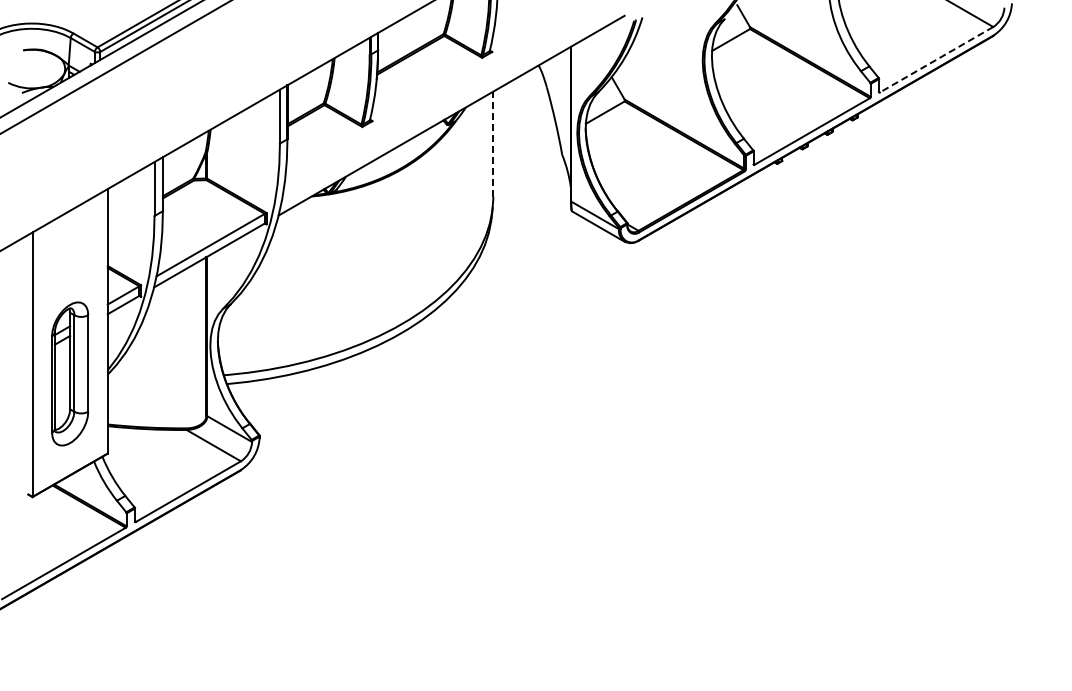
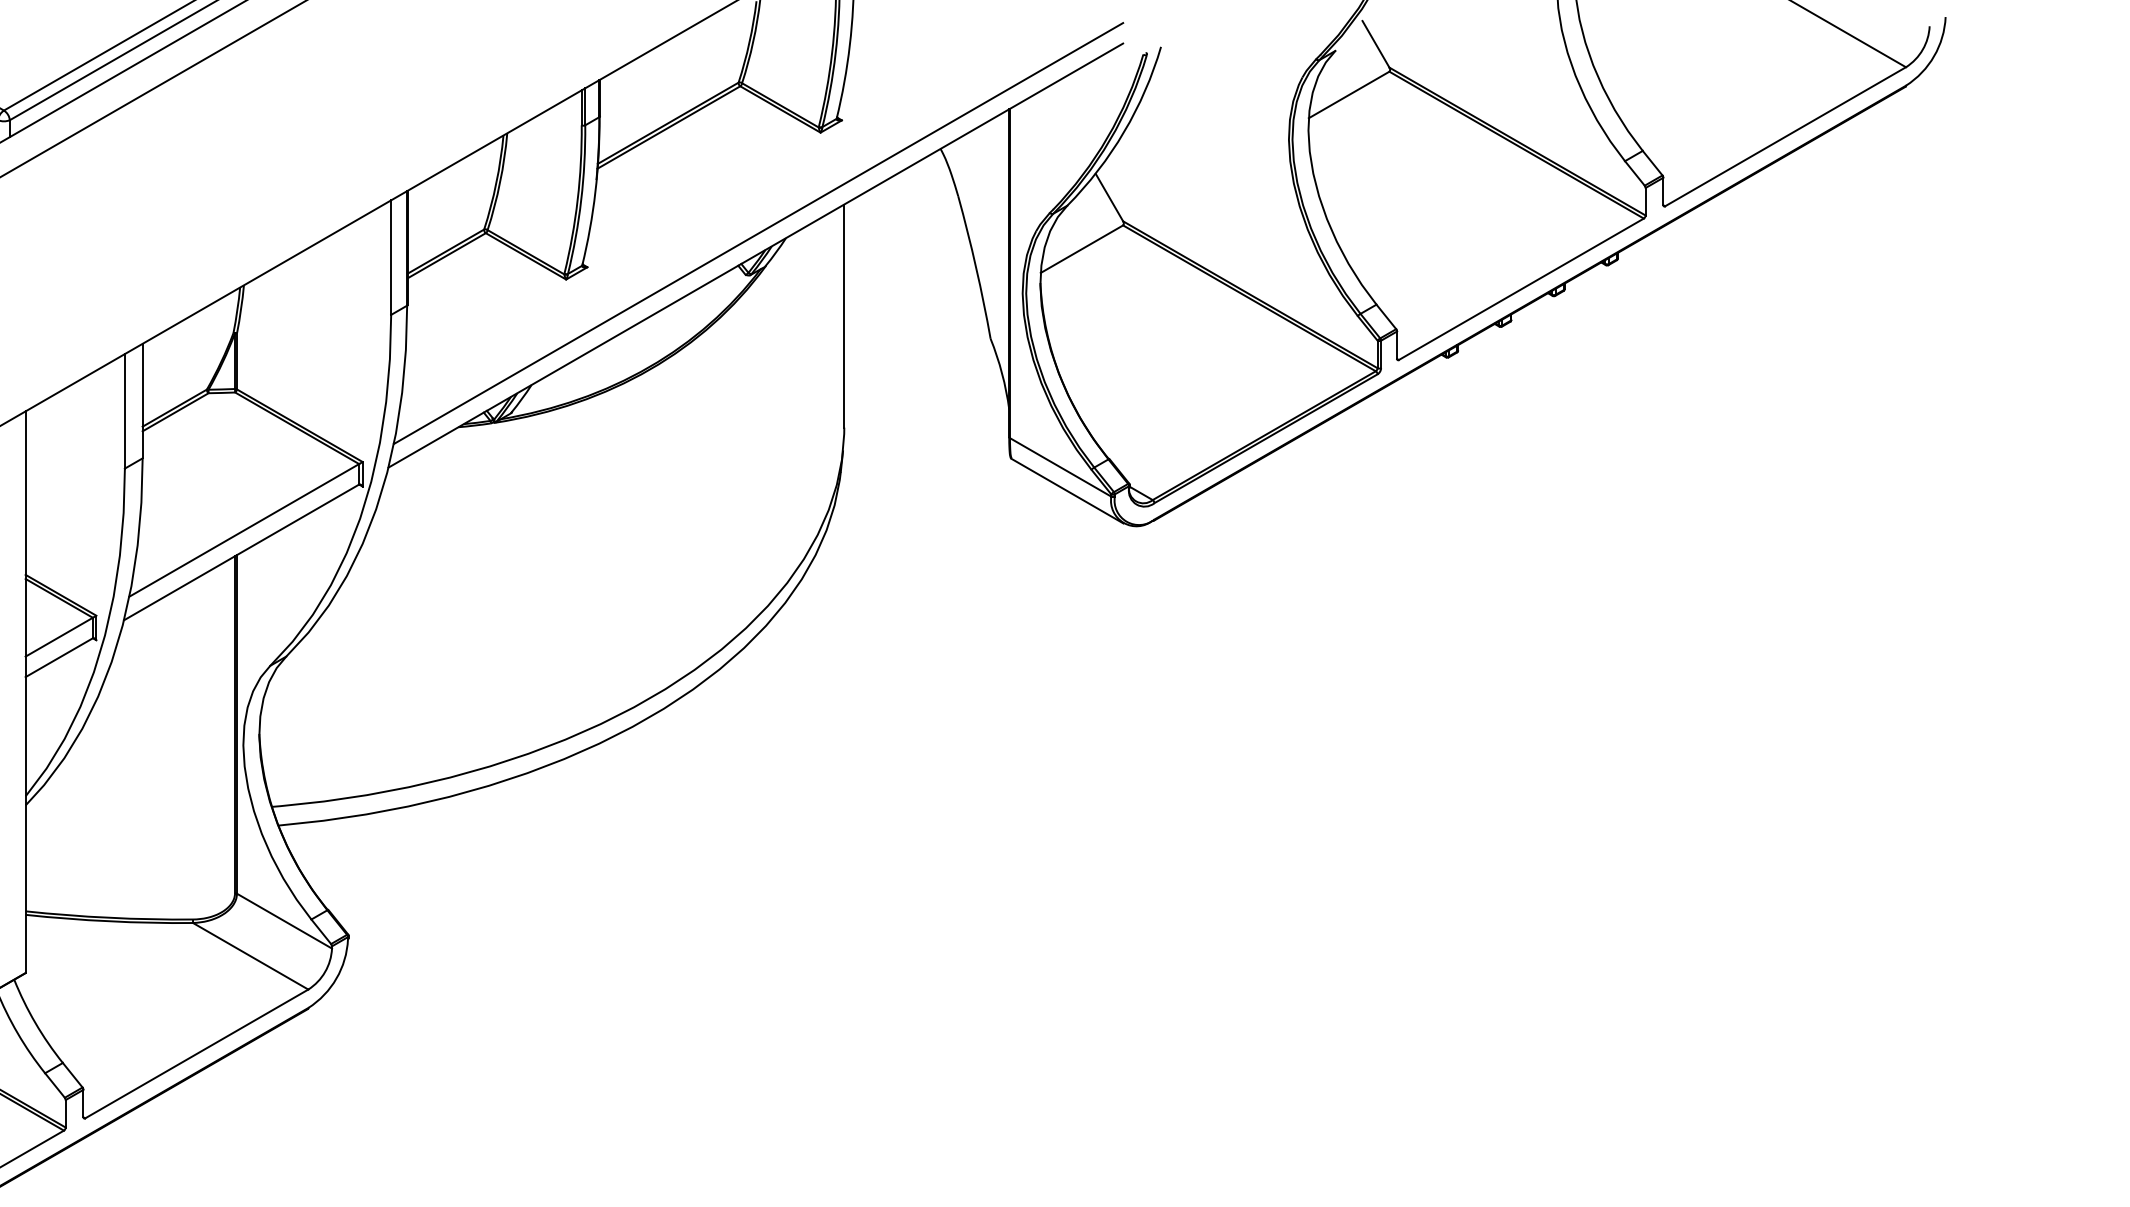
line: (936, 59) -> (1785, 136), dashed -> solid
line: (452, 105) -> (757, 233), added
line: (493, 144) -> (844, 316), dashed -> solid

